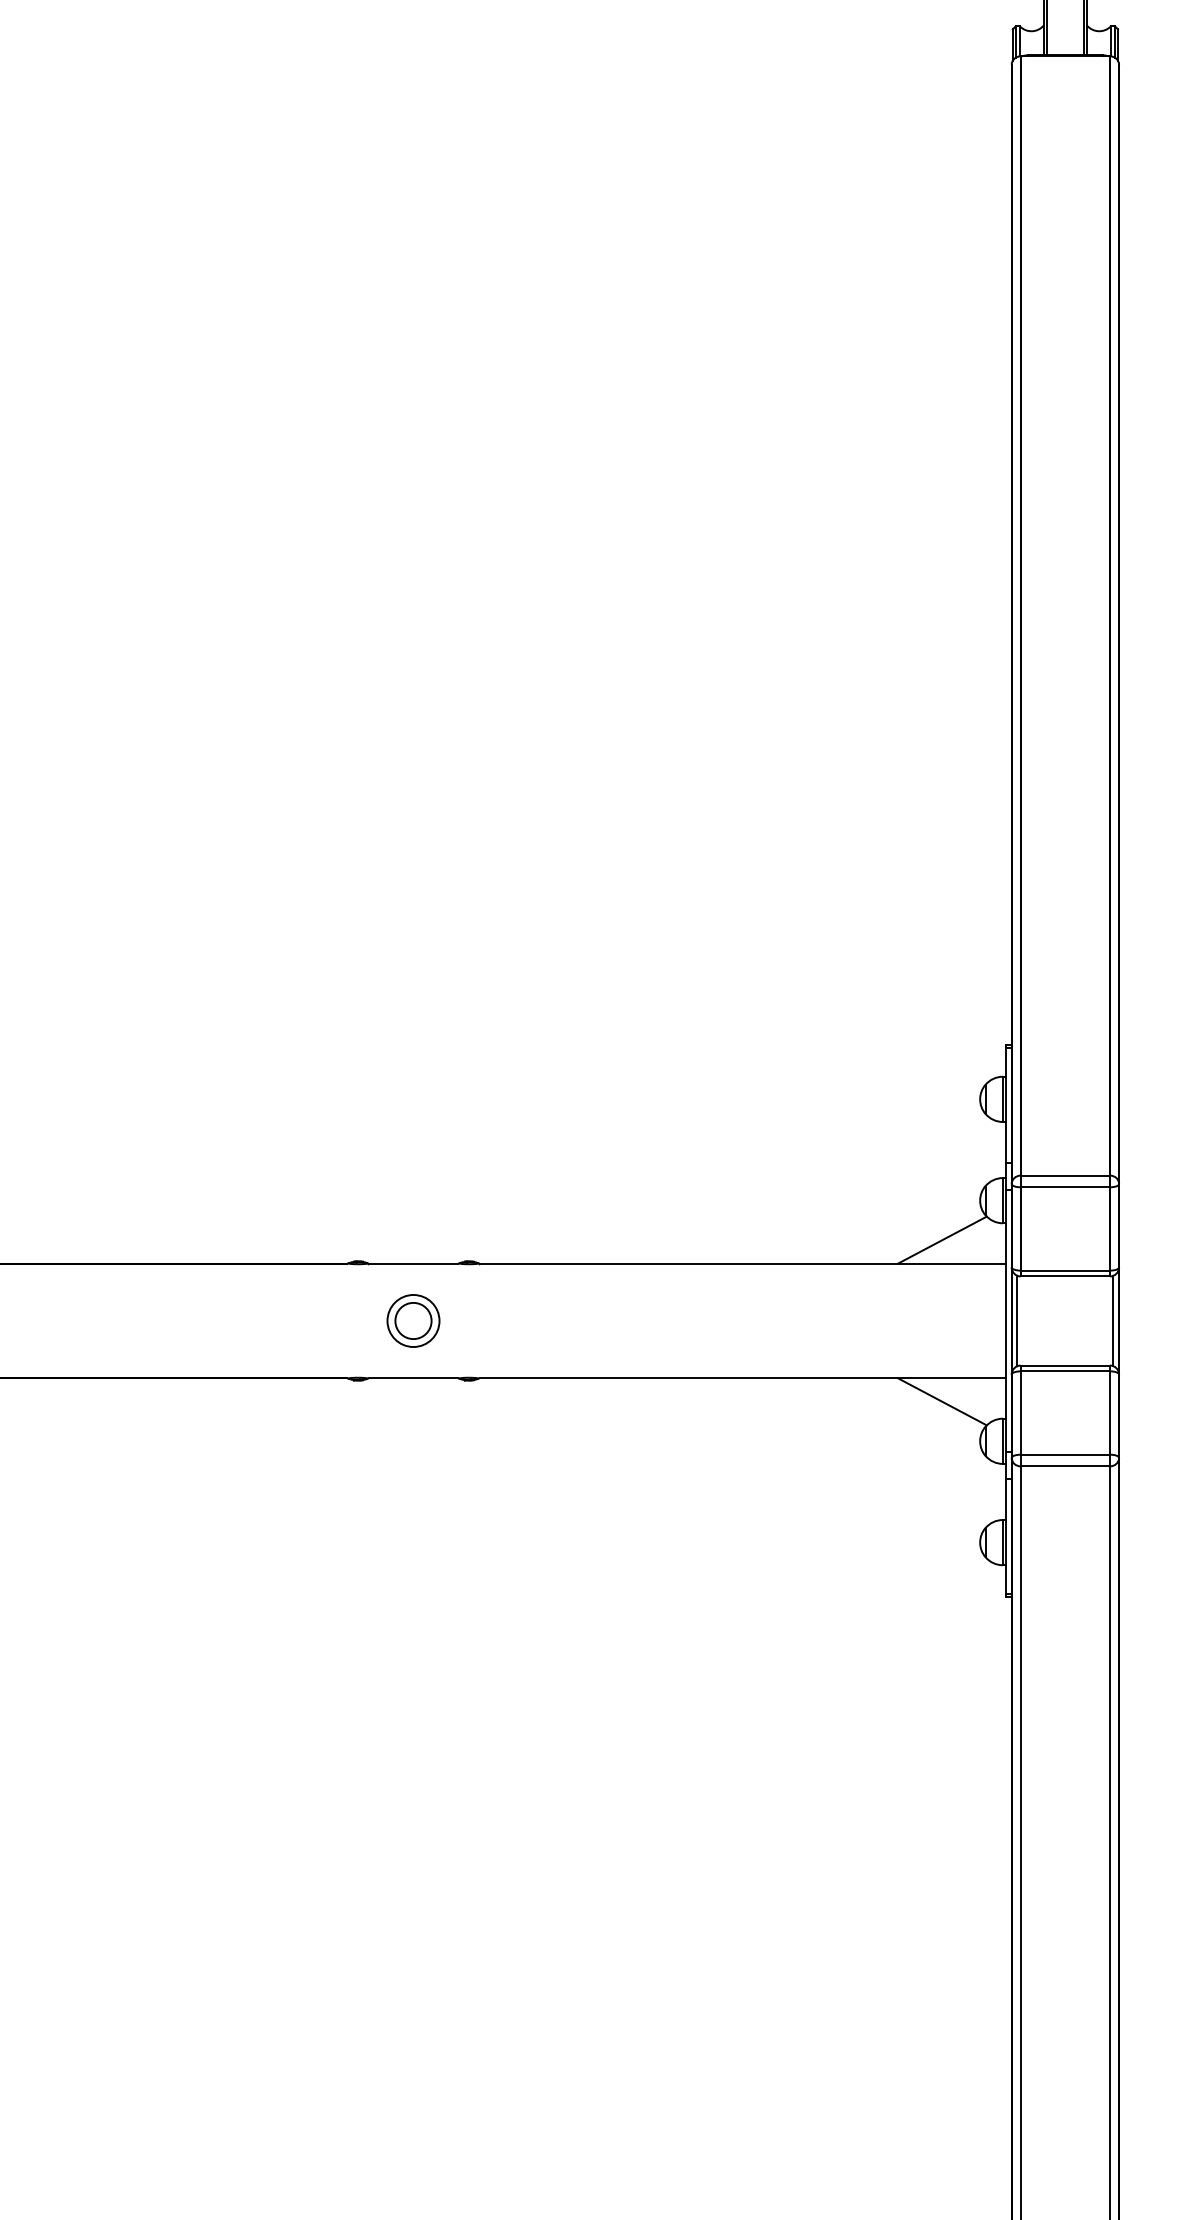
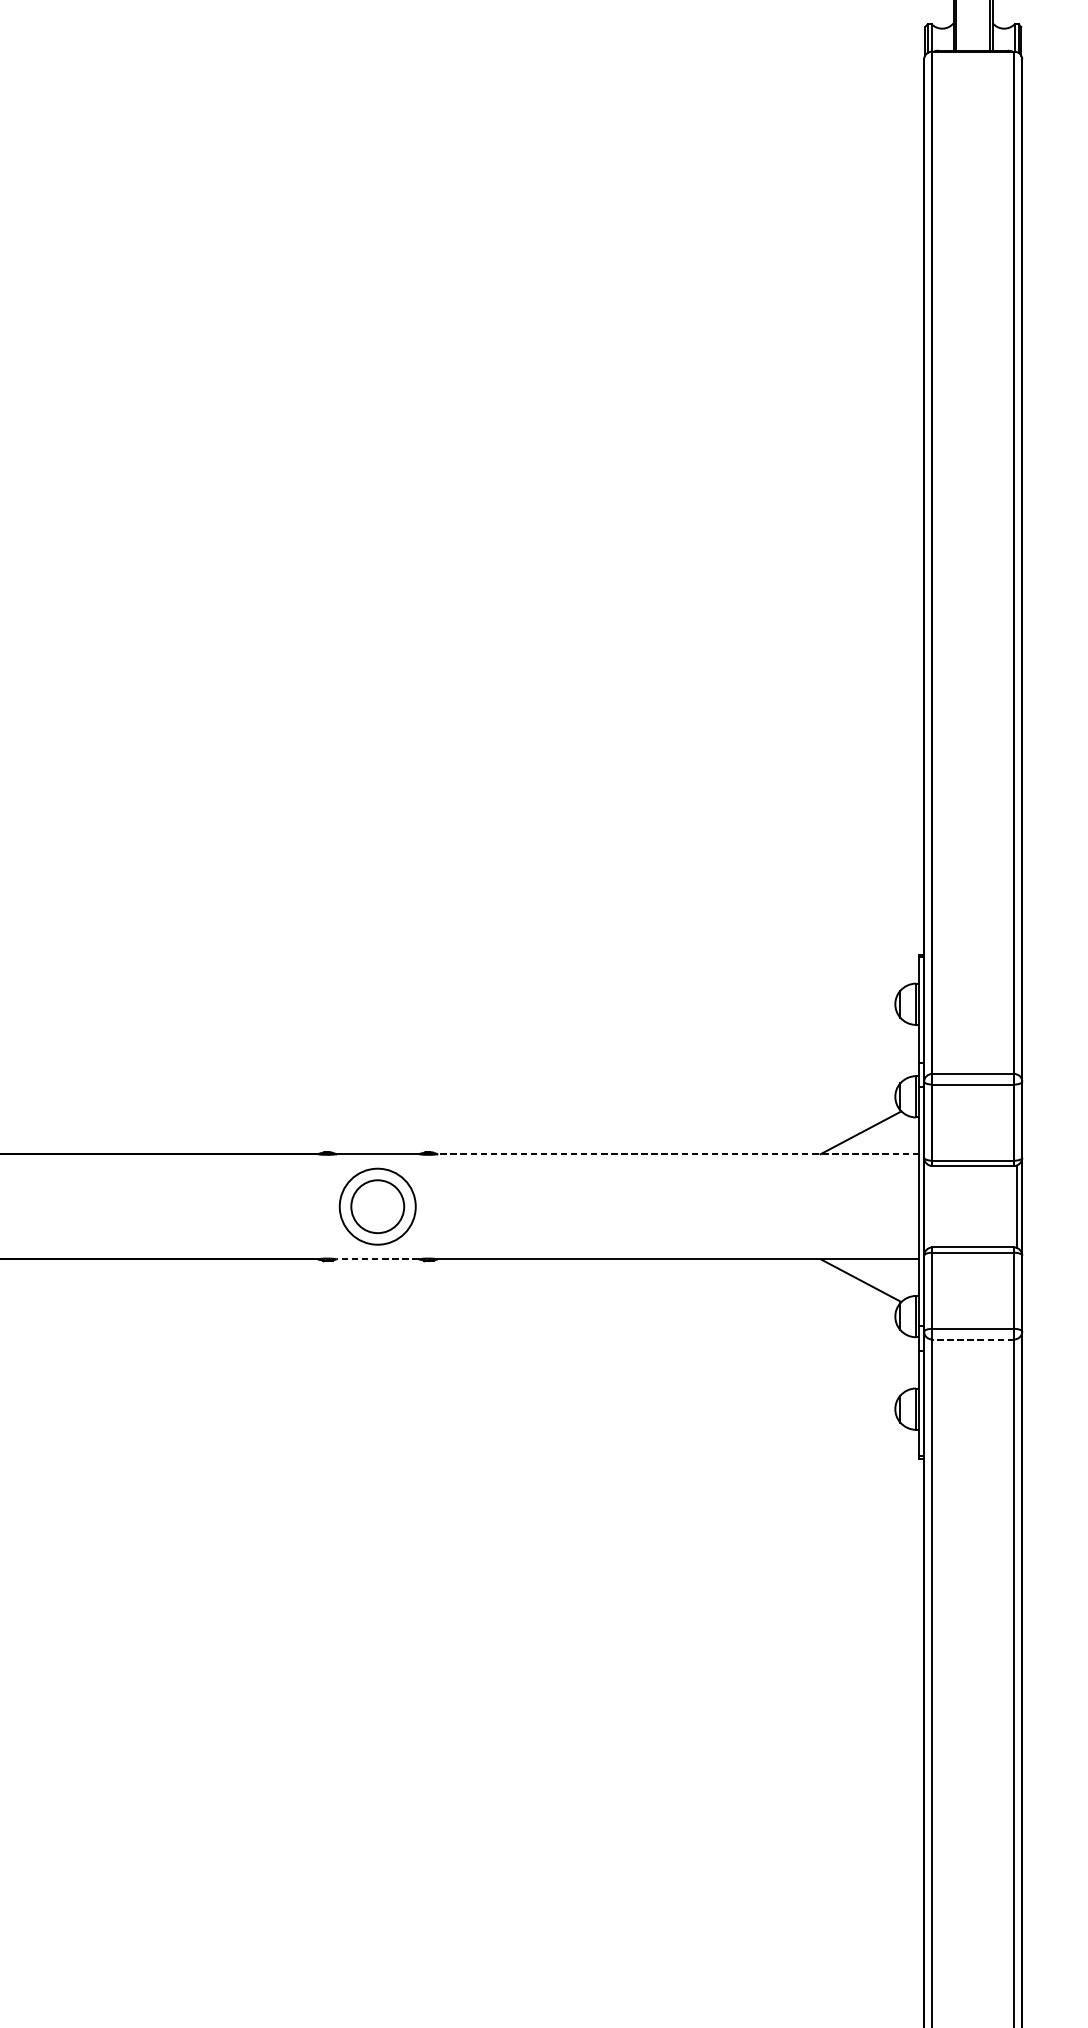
line: (742, 1263) -> (678, 1154), solid -> dashed
part: (413, 1320) -> (377, 1206), size x1.6
line: (1017, 1320) -> (929, 1206), removed
line: (413, 1378) -> (377, 1259), solid -> dashed
line: (1065, 1466) -> (973, 1339), solid -> dashed

